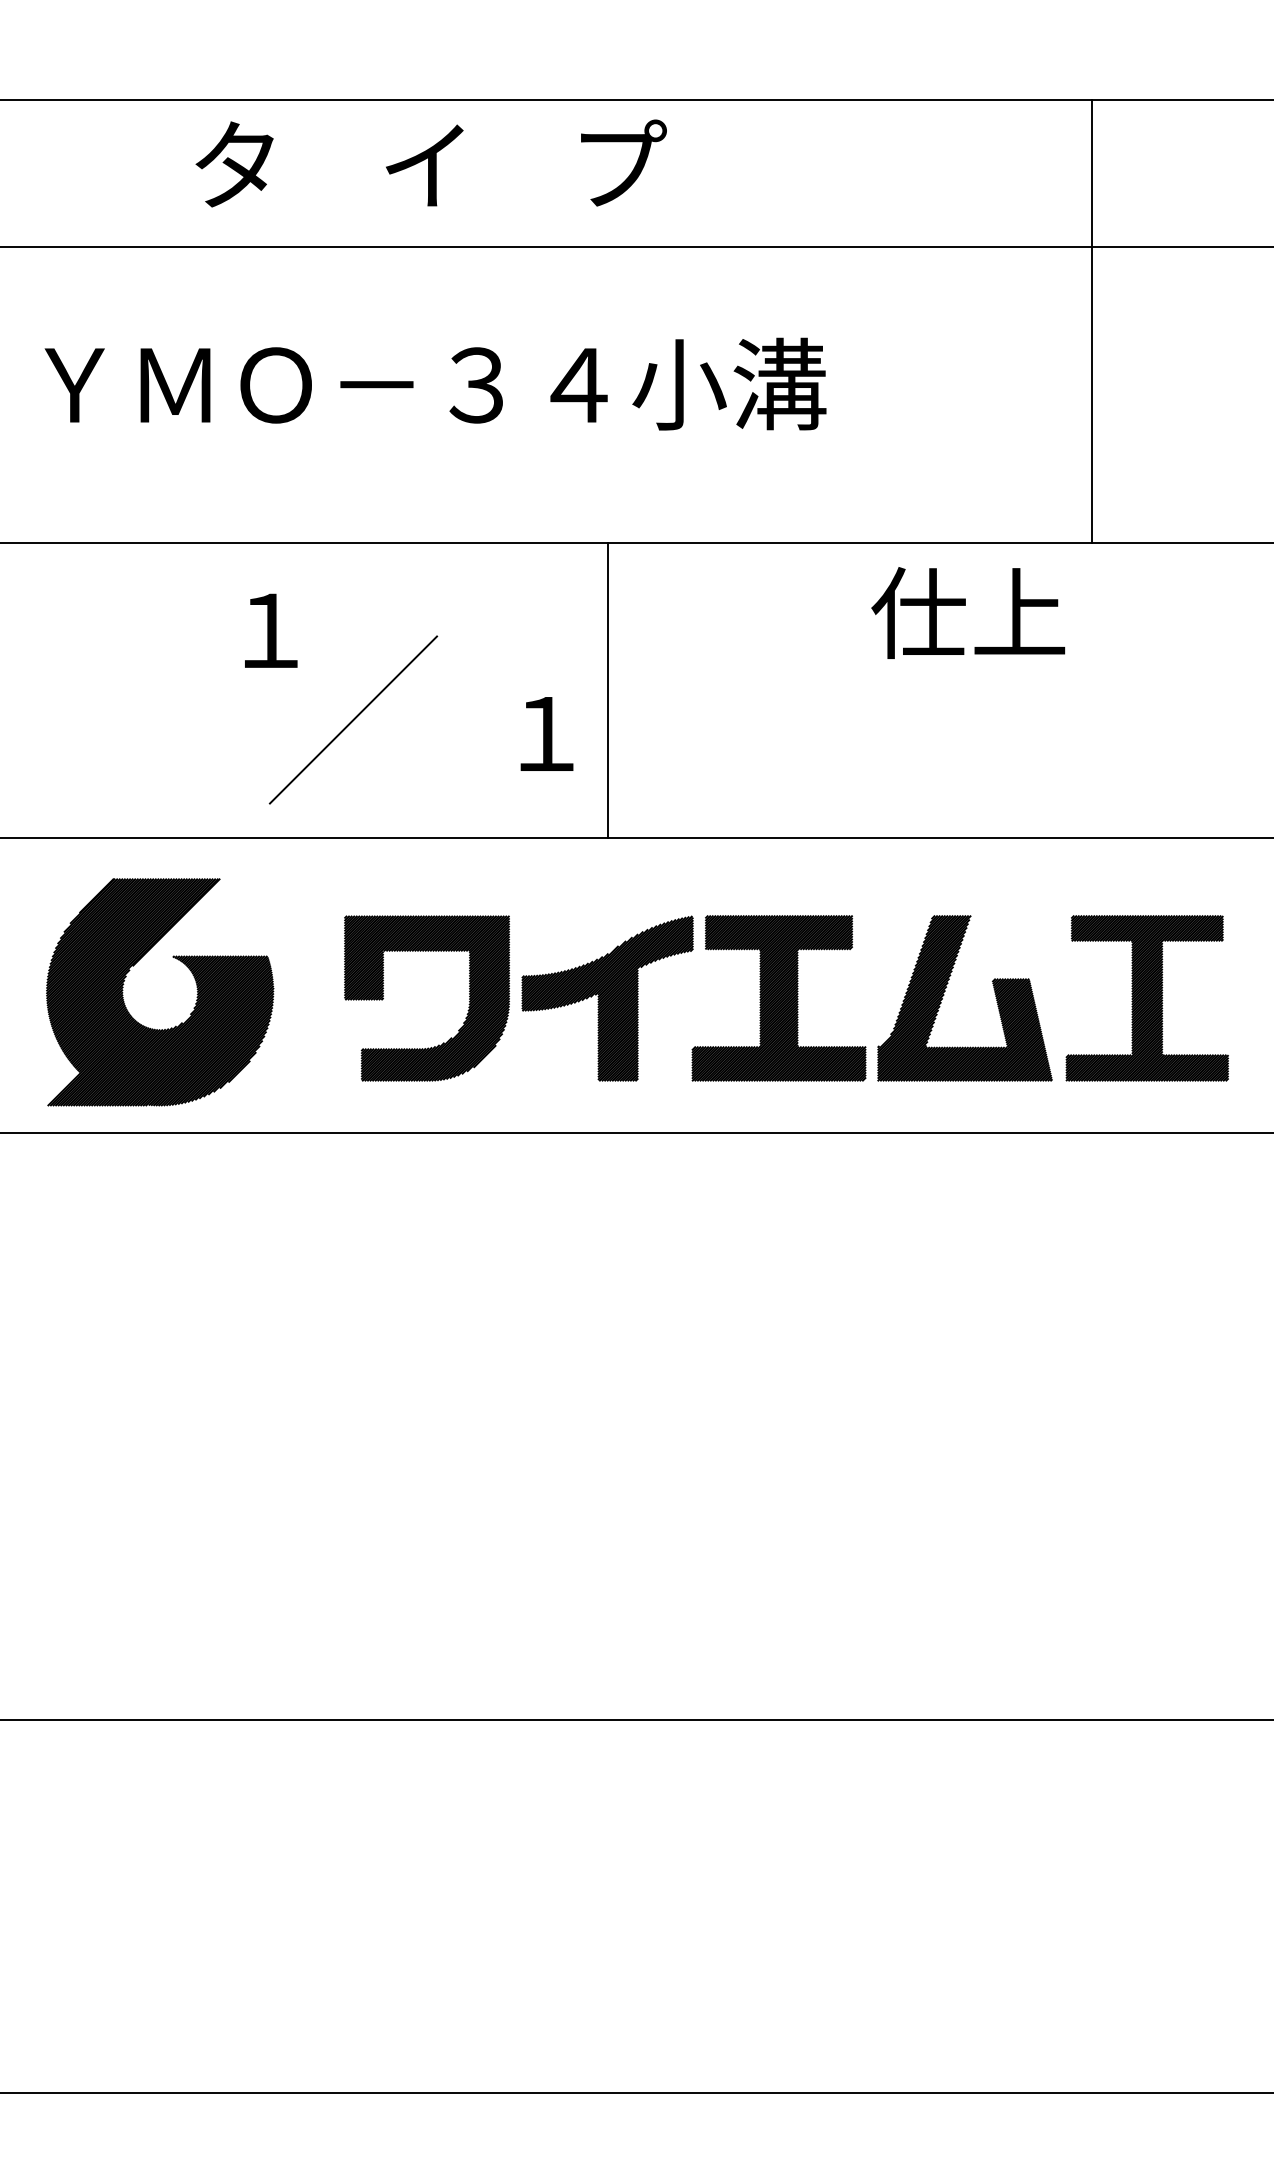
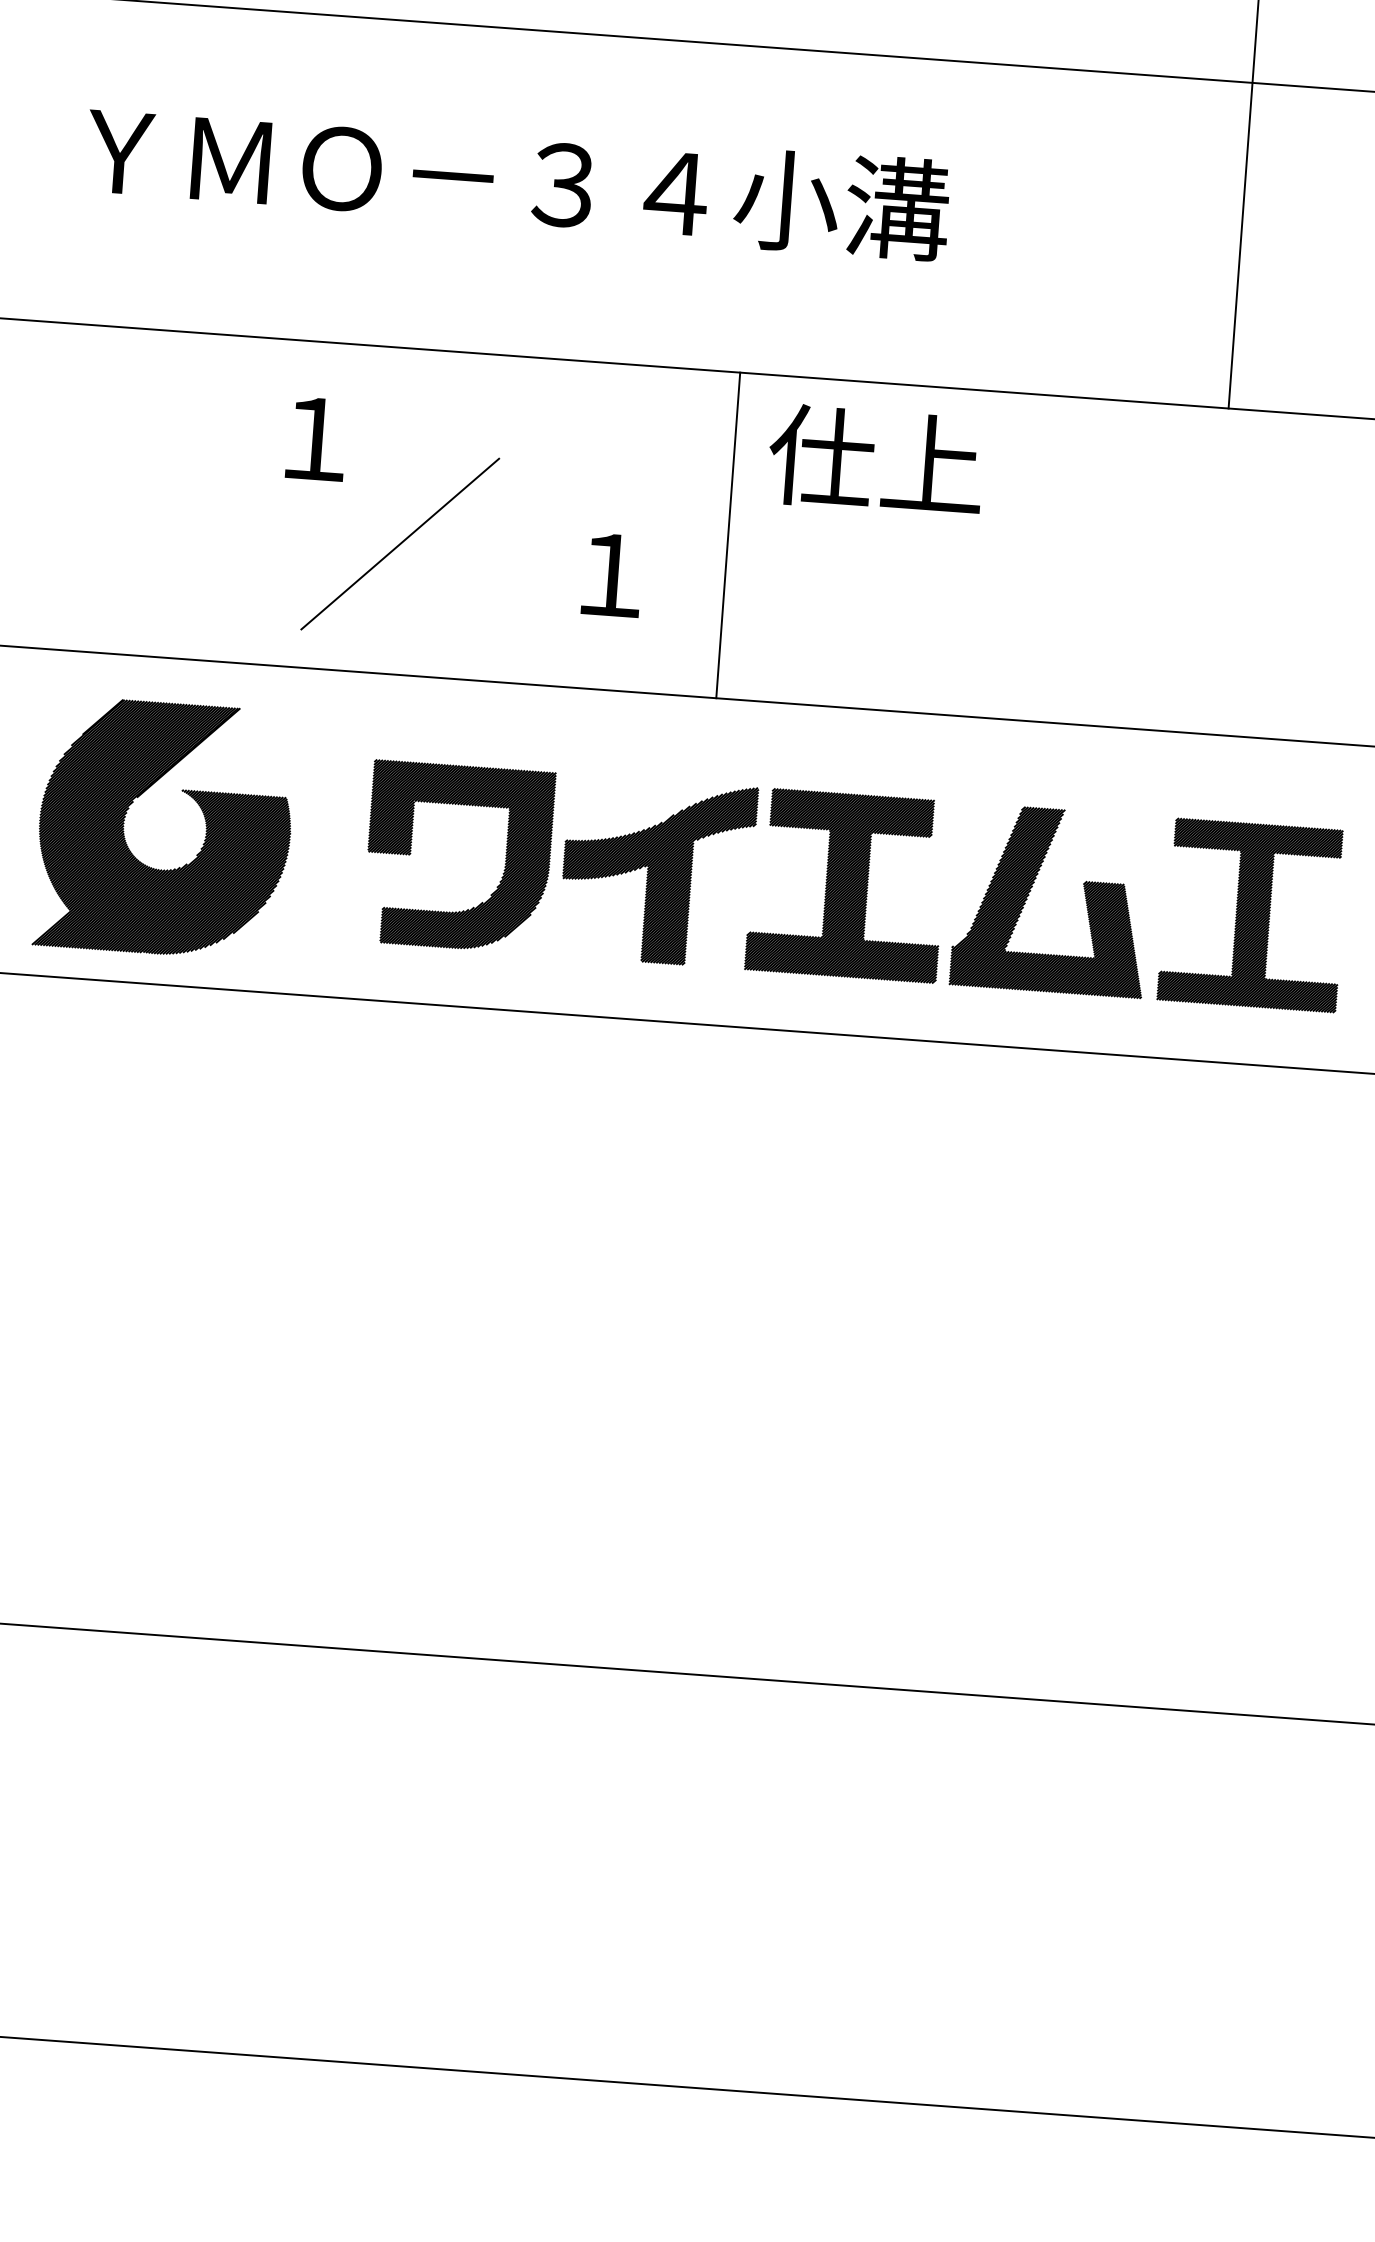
text: (968, 612) -> (876, 459), moved
line: (607, 690) -> (727, 535), moved

